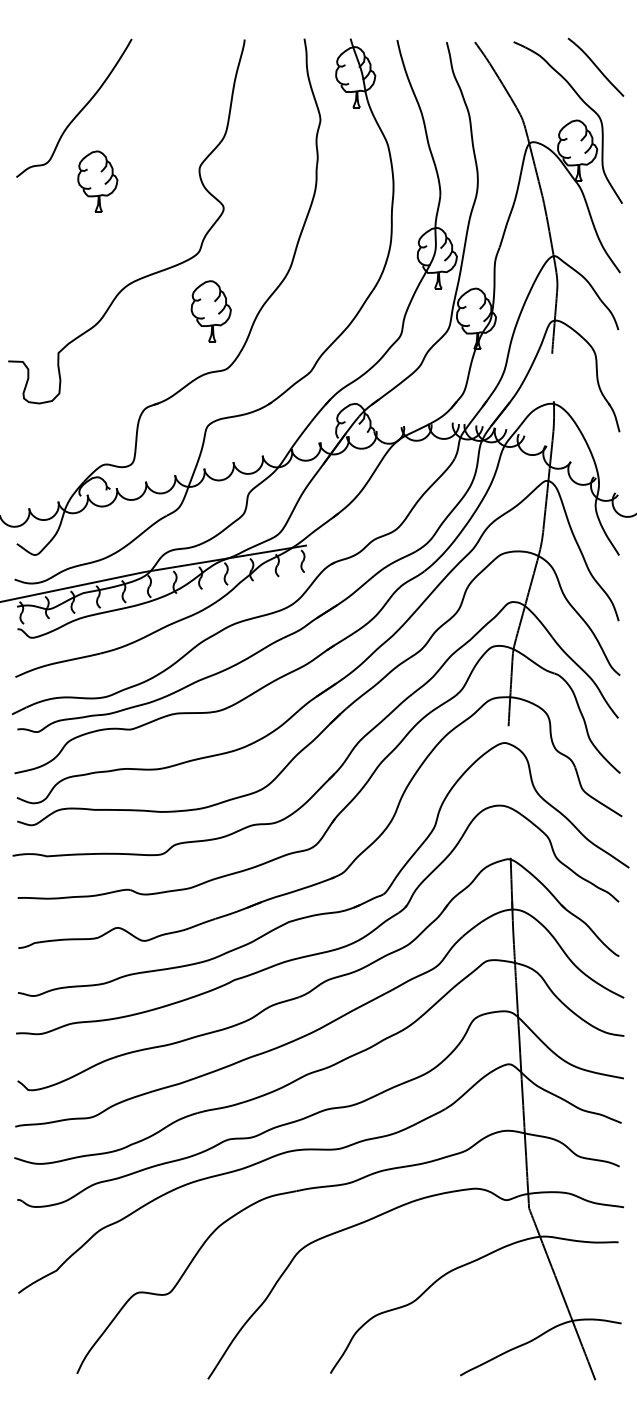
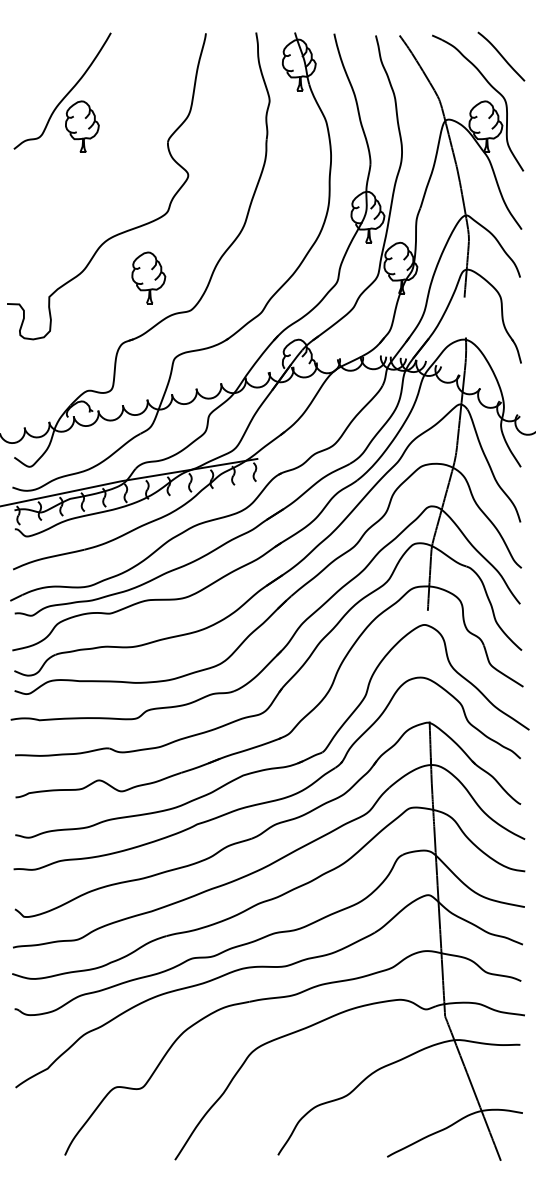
part: (97, 181) -> (82, 126), moved
part: (210, 310) -> (148, 277), moved

